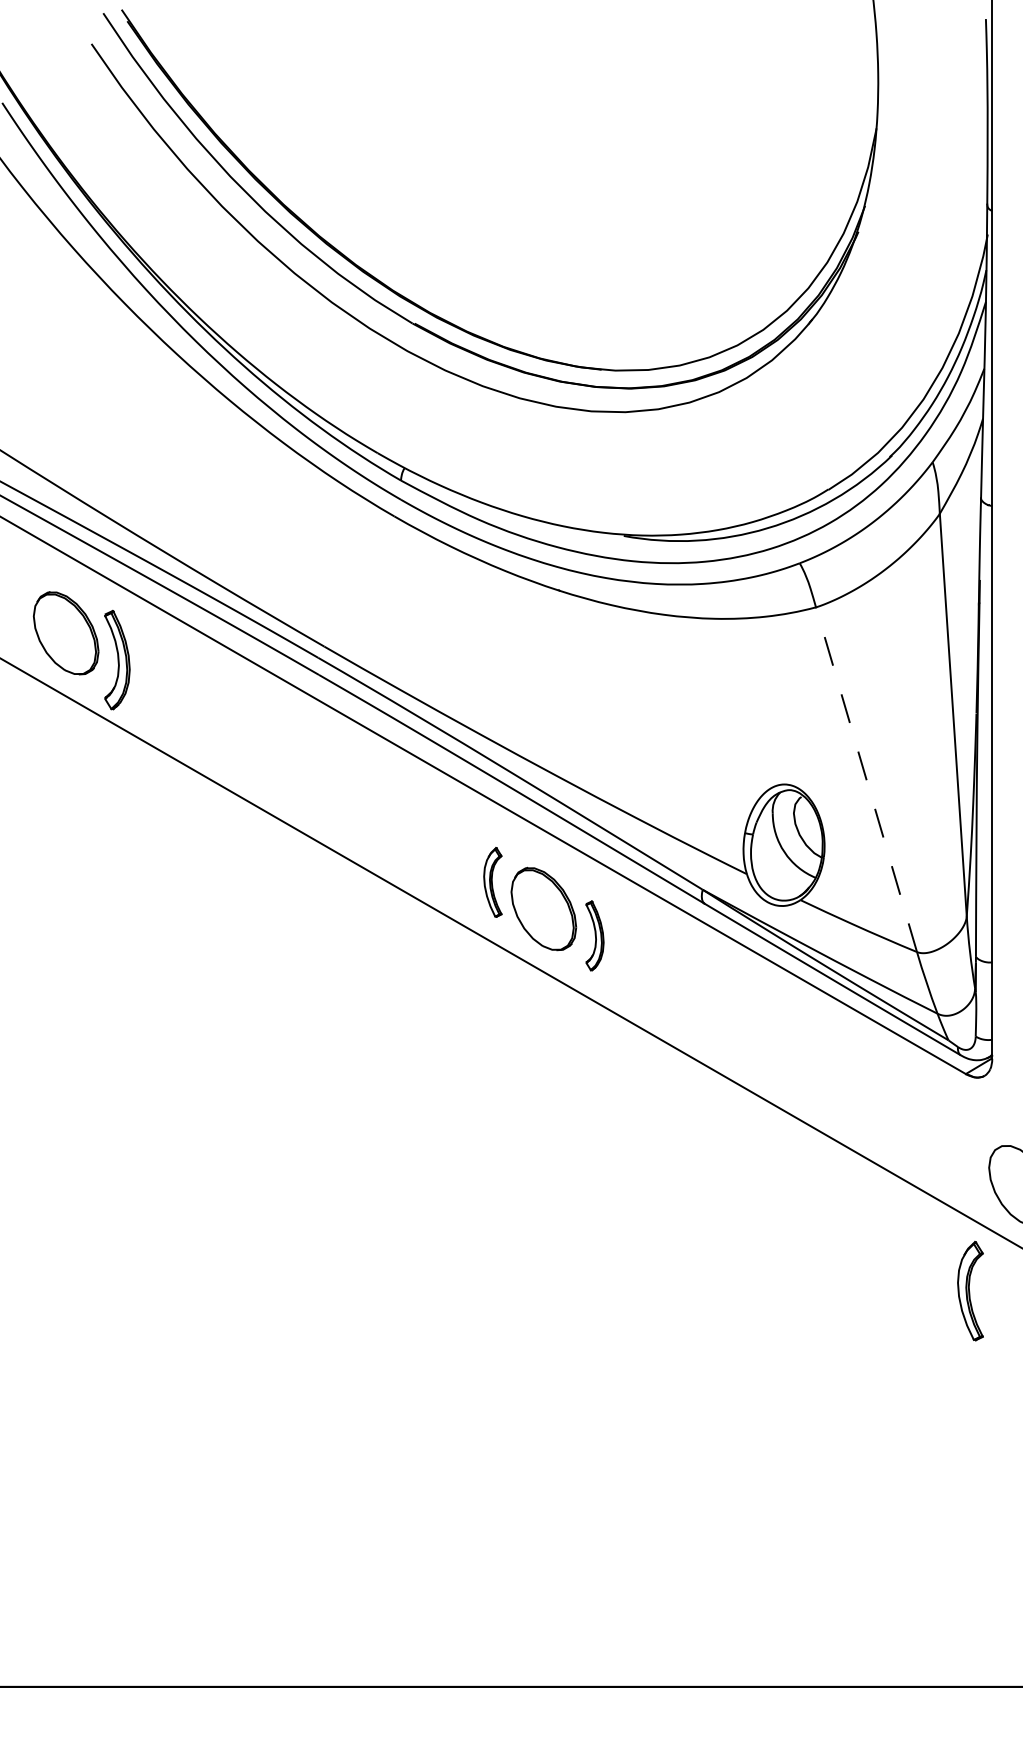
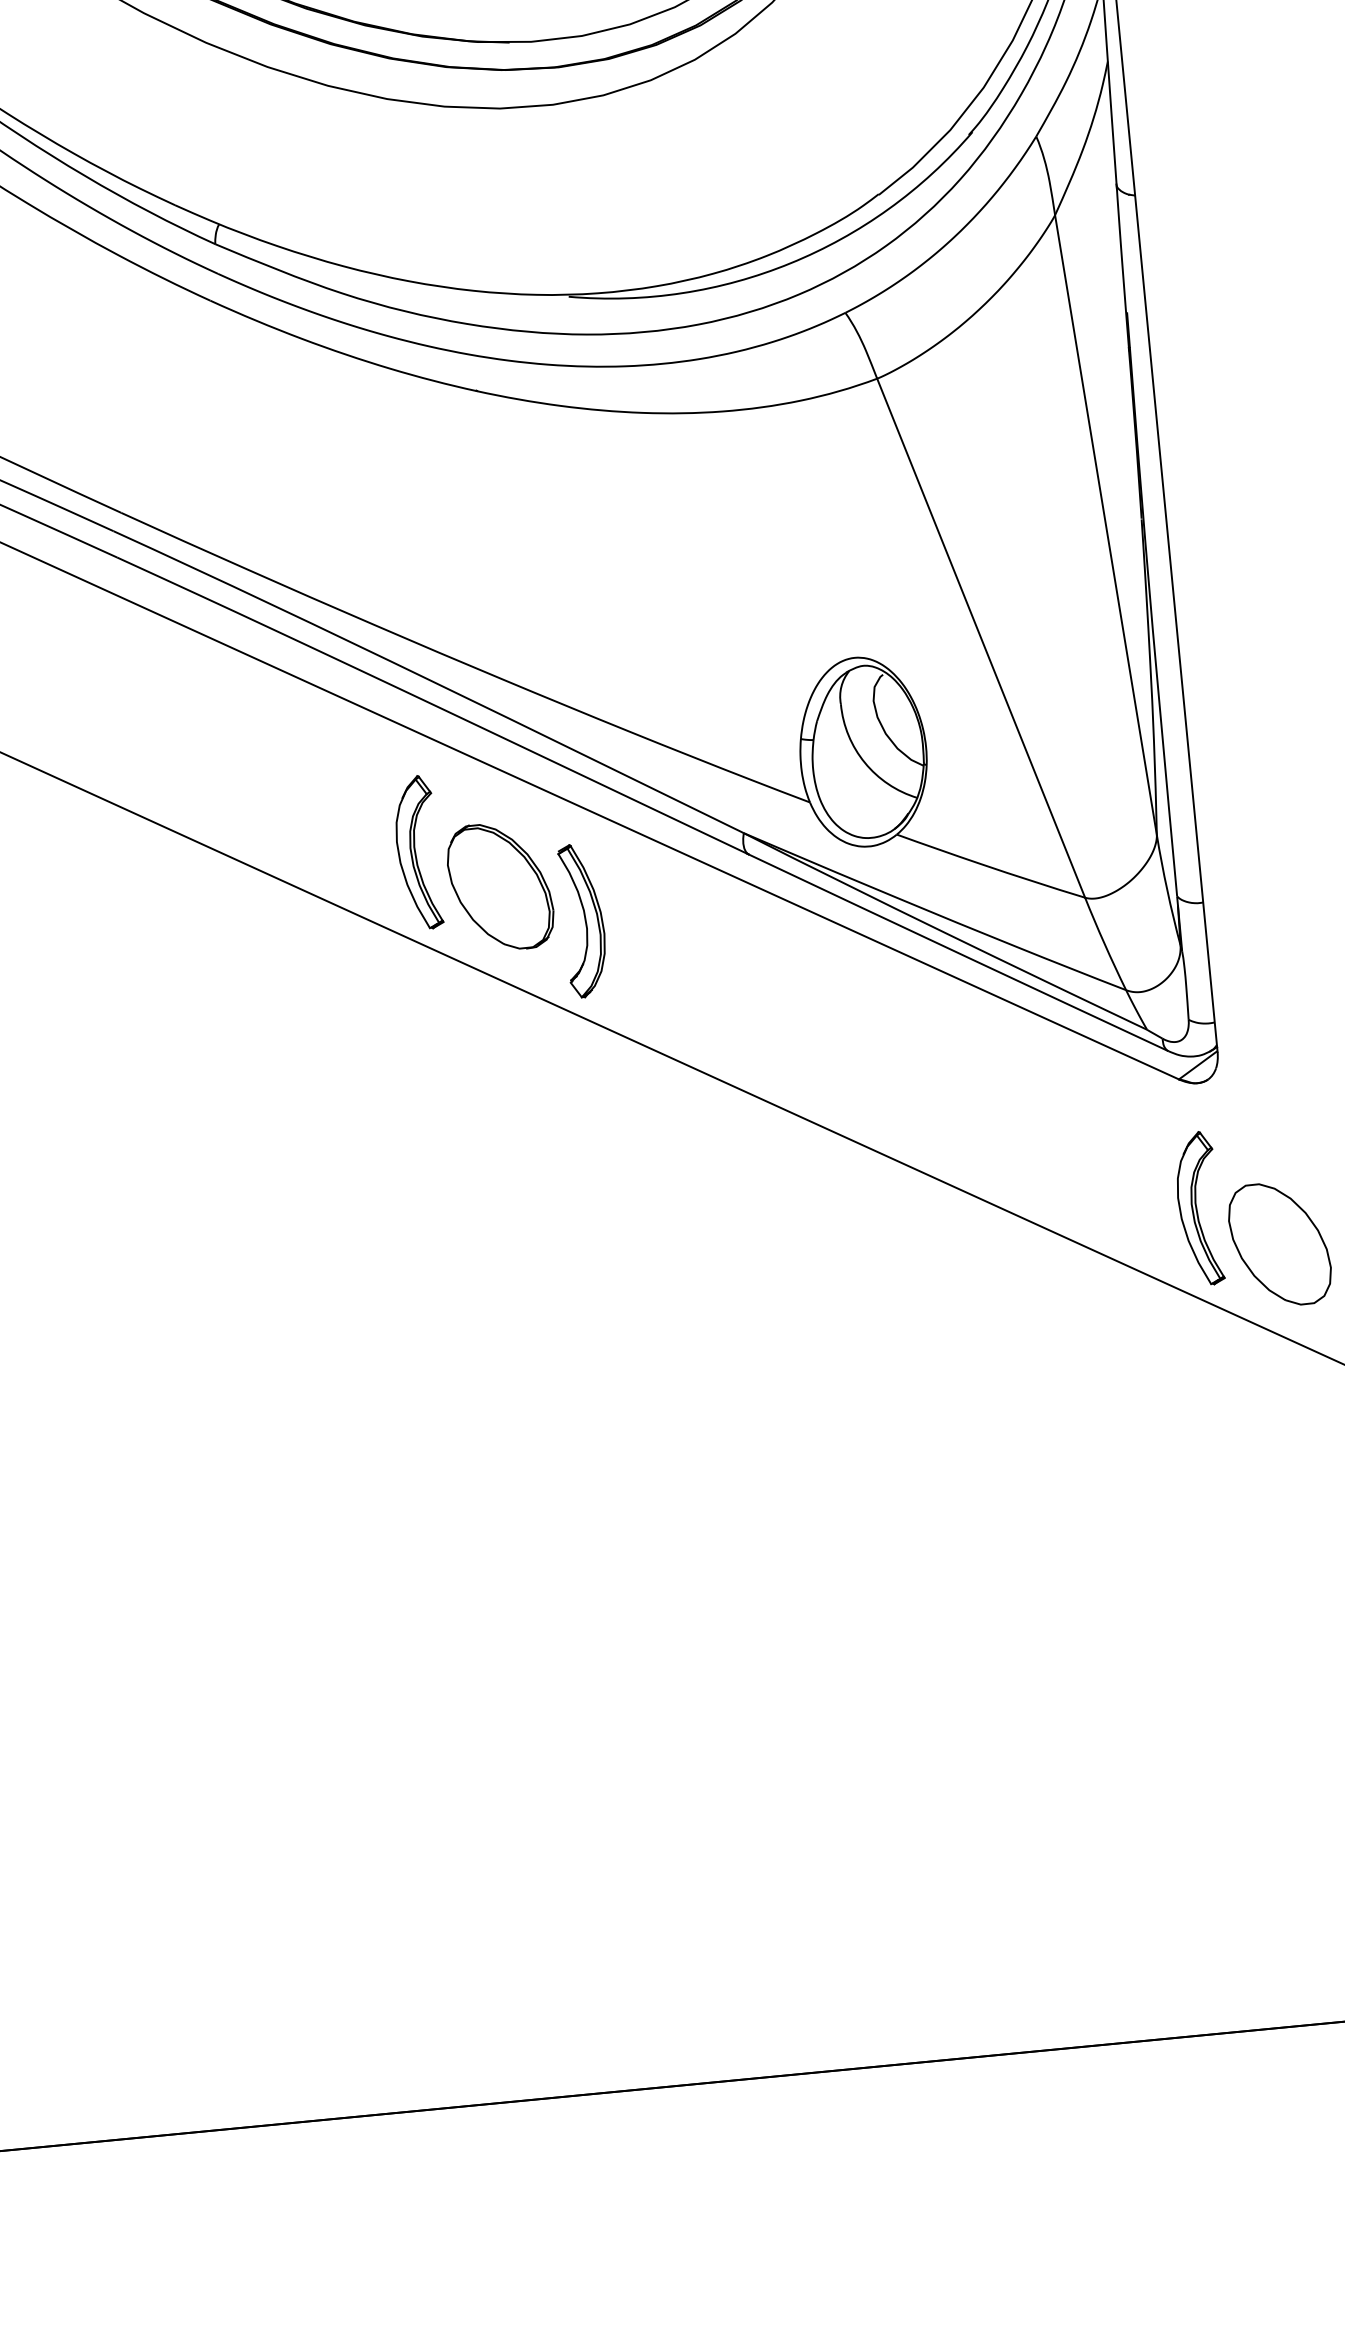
line: (866, 779) -> (981, 637), dashed -> solid
part: (492, 882) -> (417, 853), size x1.43
part: (594, 935) -> (582, 920), size x1.43
part: (970, 1291) -> (1198, 1209), moved

